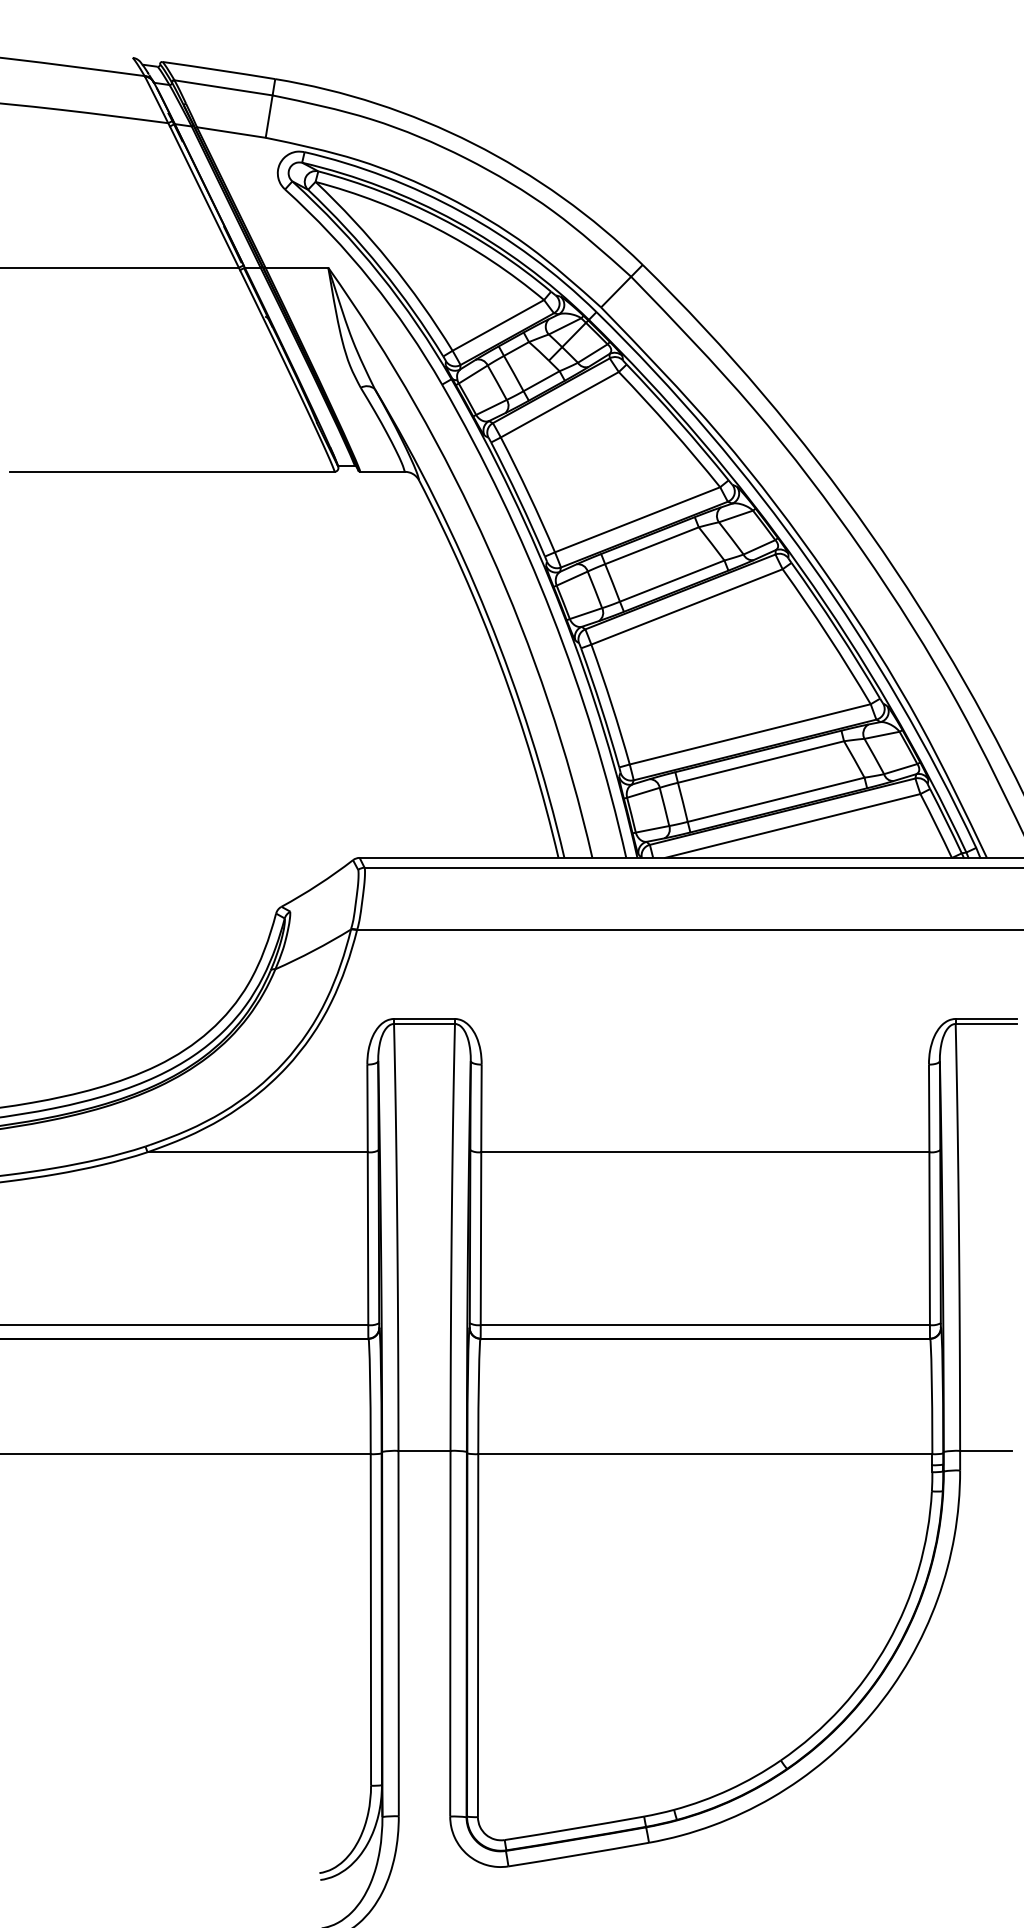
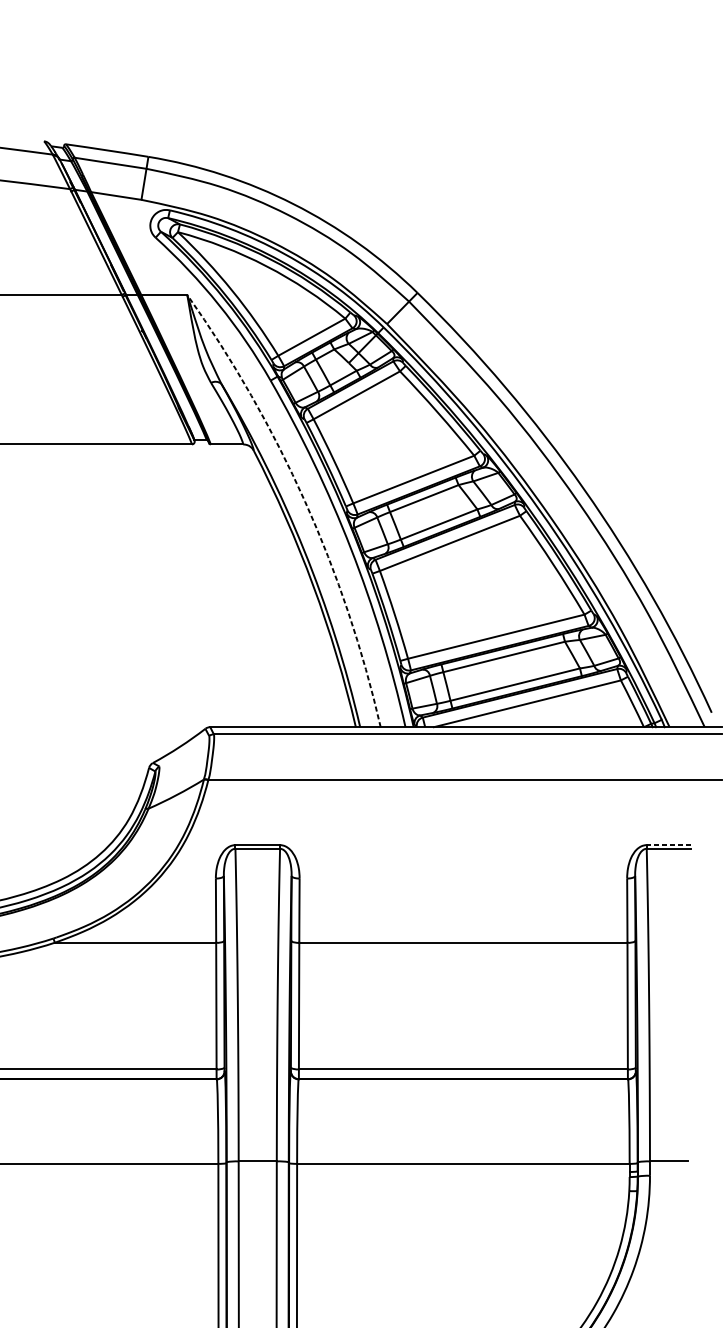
arc: (489, 549) -> (305, 501), solid -> dashed
line: (985, 1018) -> (668, 844), solid -> dashed

